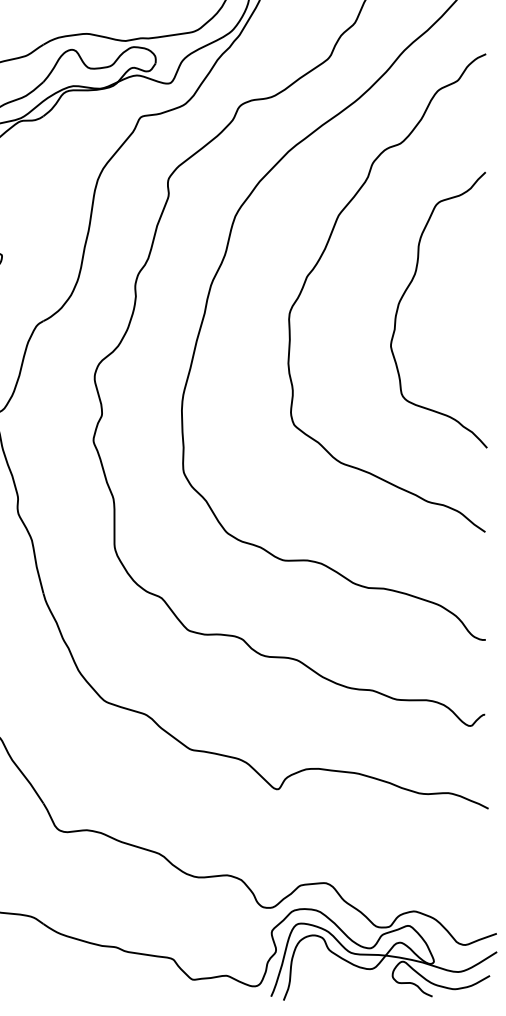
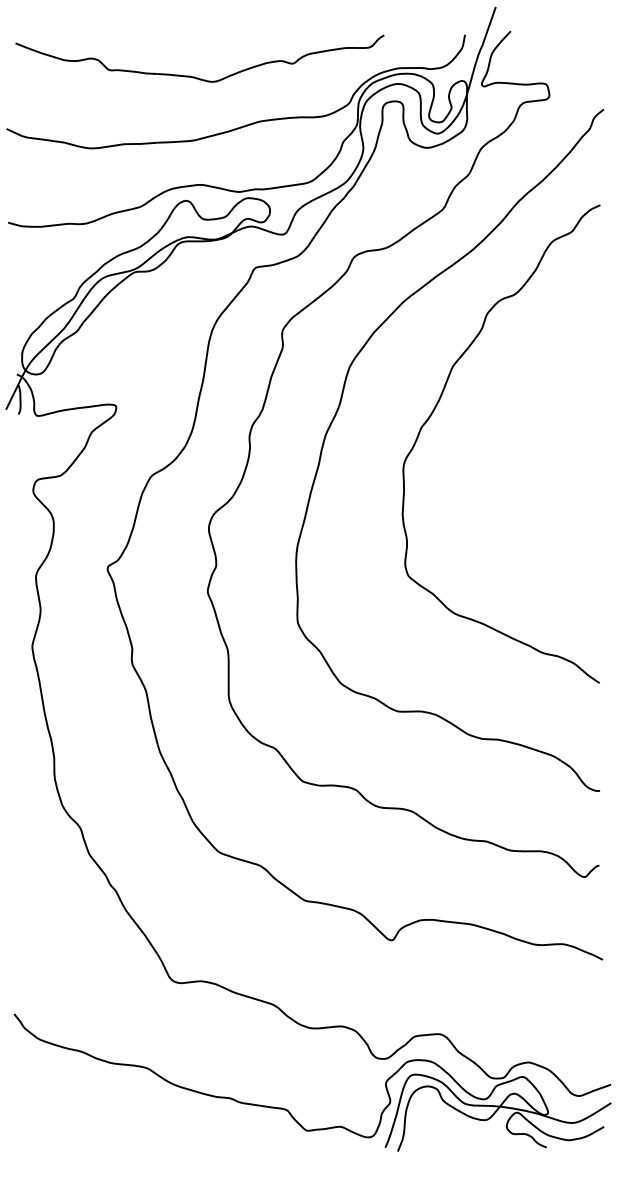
curve: (407, 290) -> (521, 441), removed

